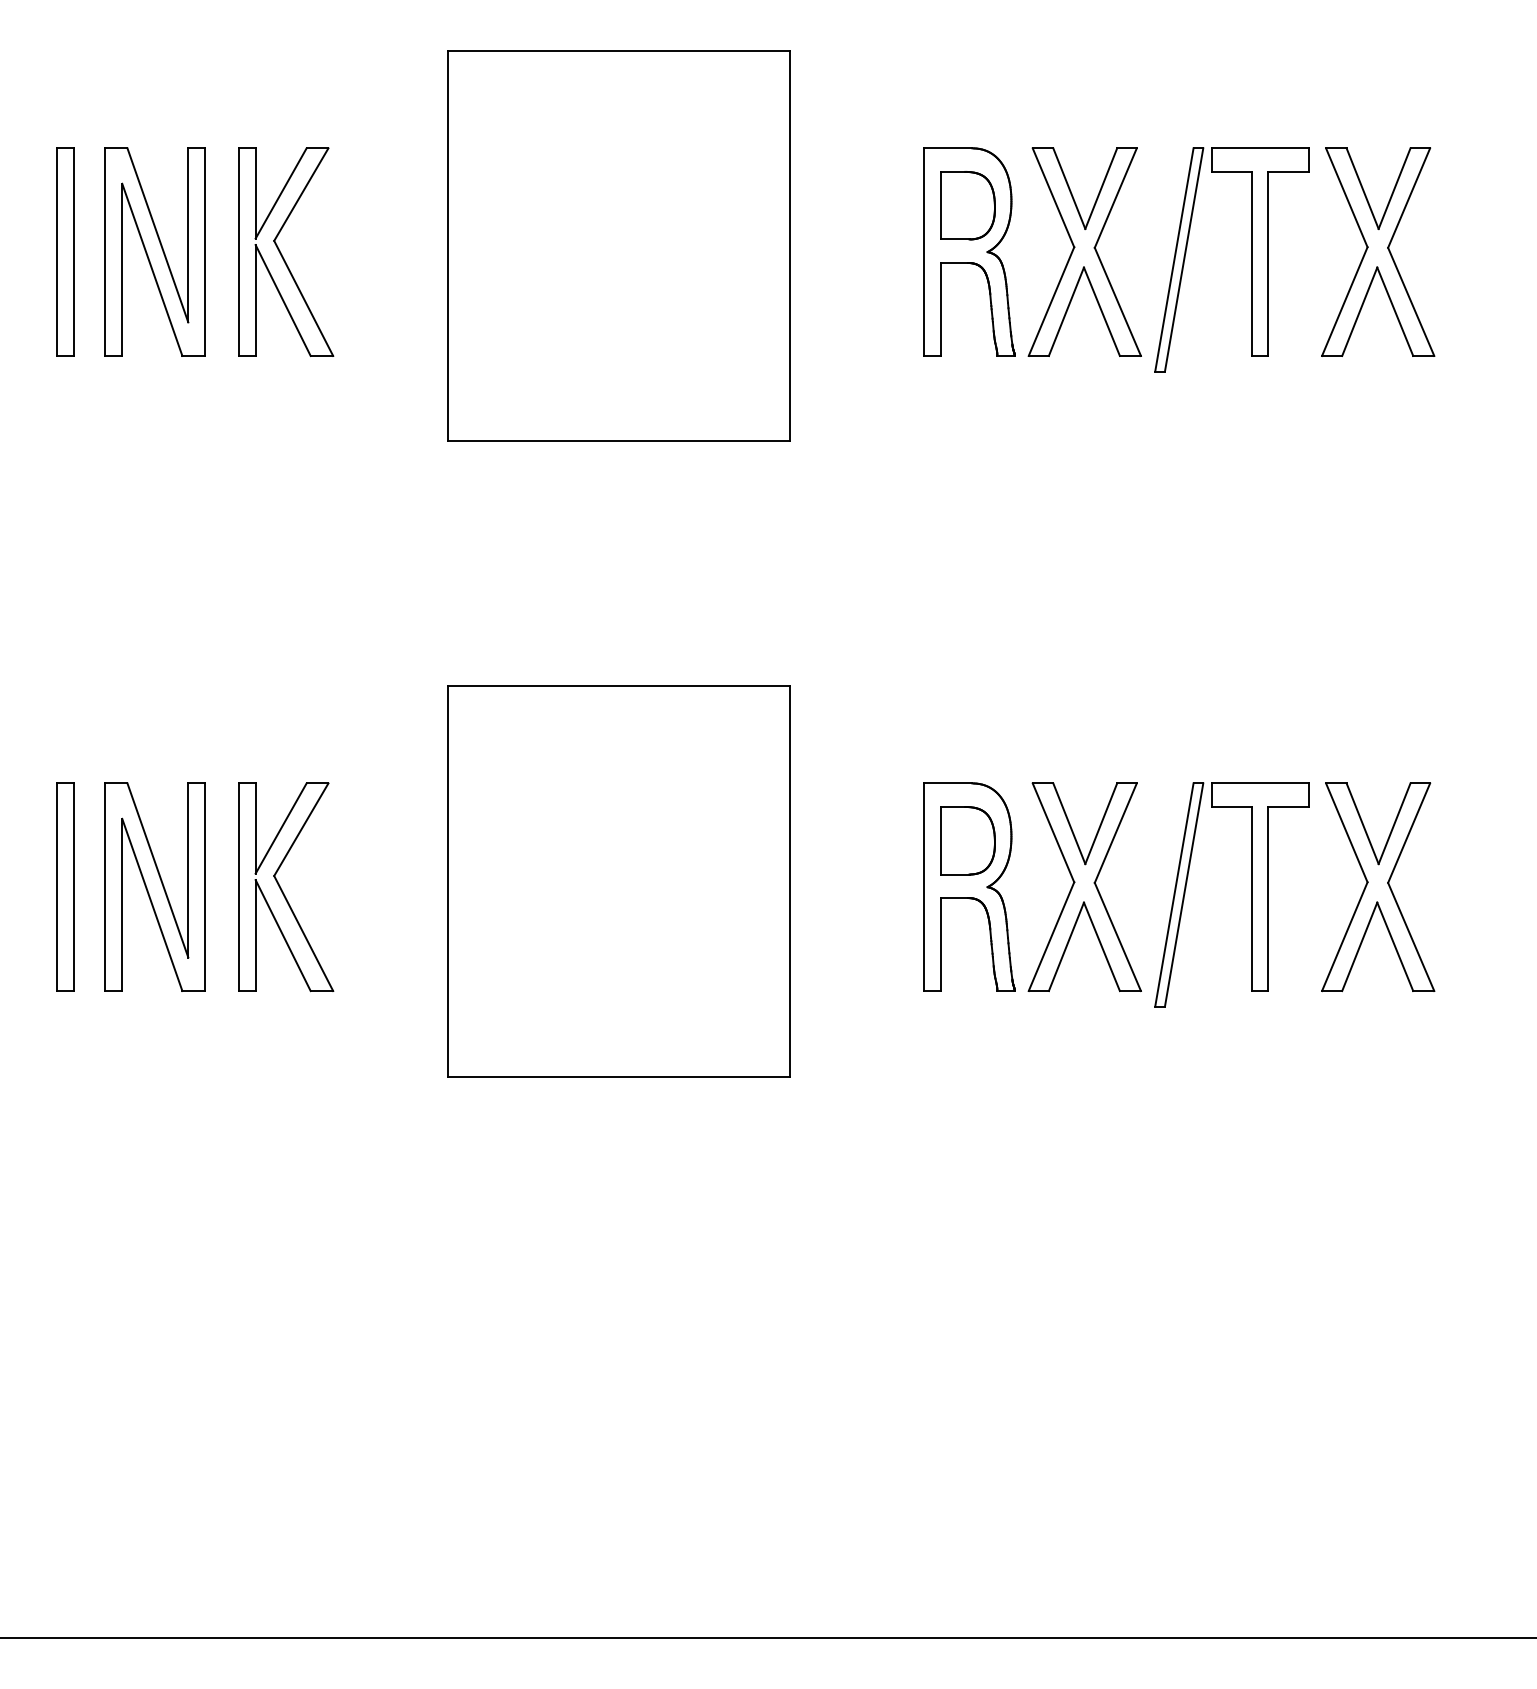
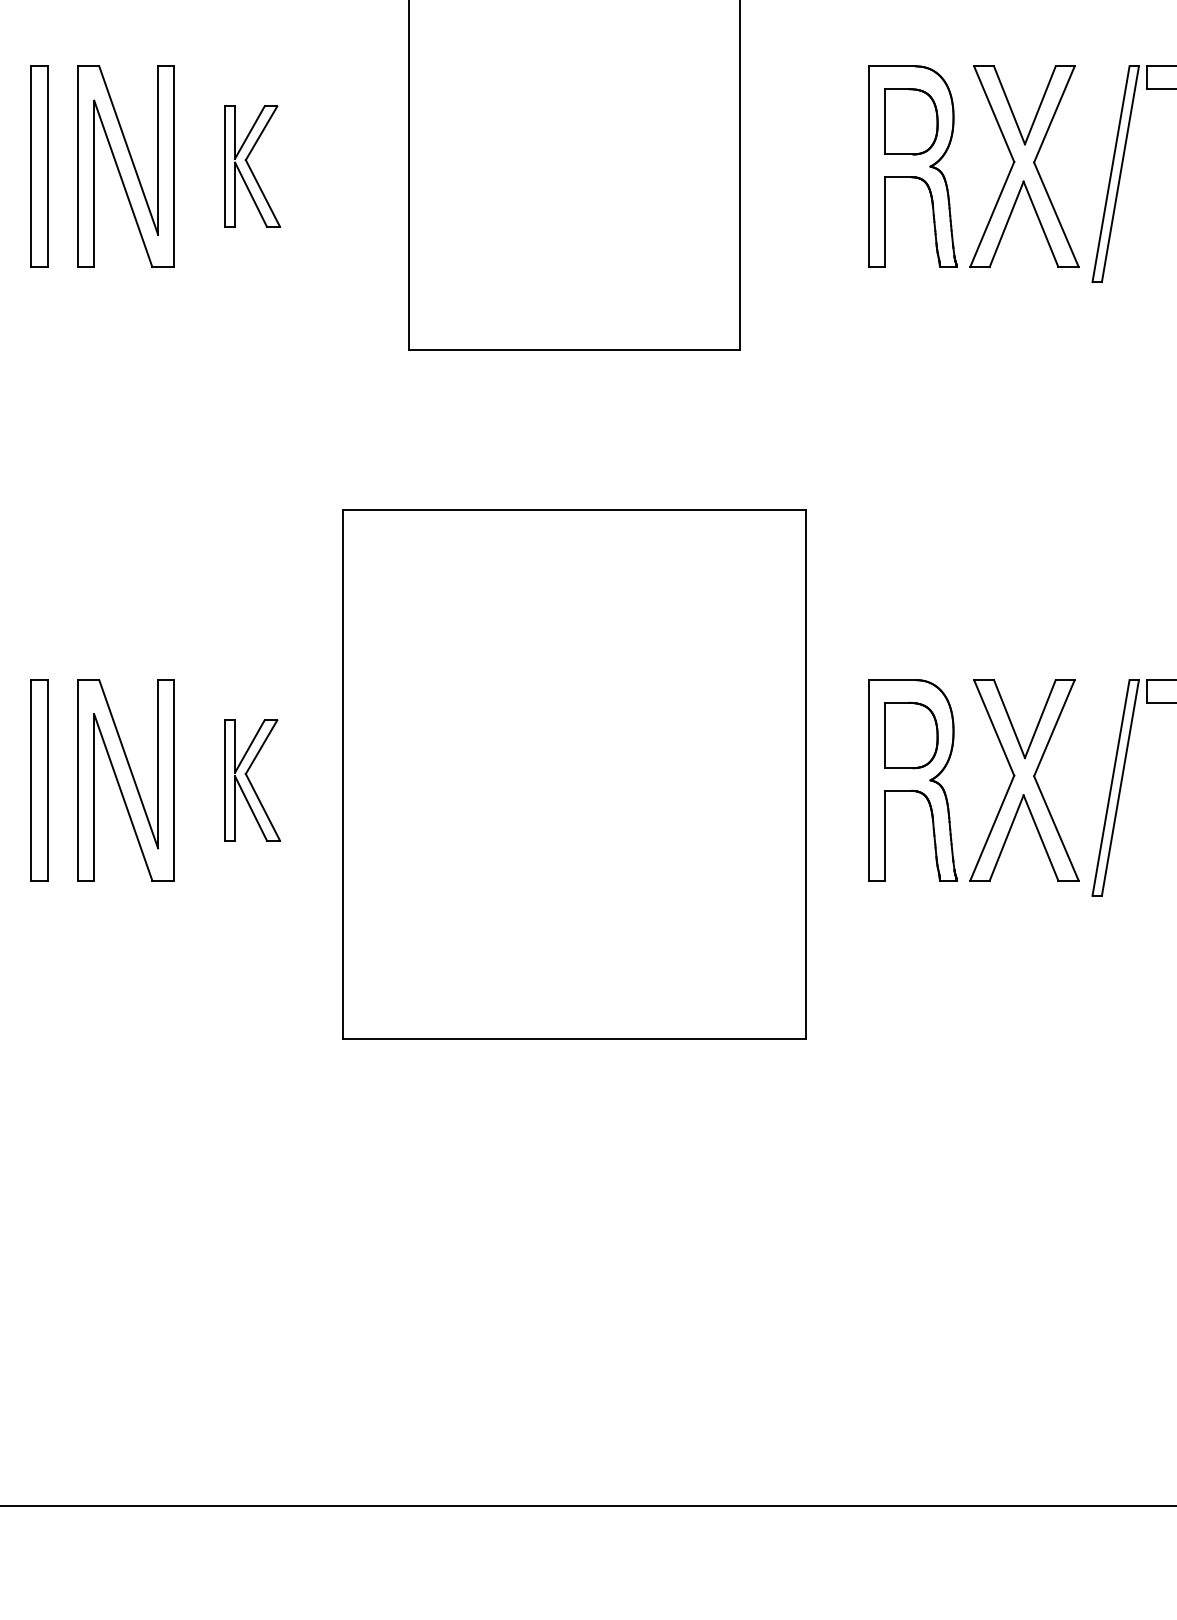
part: (286, 251) -> (252, 166), size x0.6
part: (618, 881) -> (573, 774), size x1.4
part: (286, 887) -> (252, 780), size x0.6

